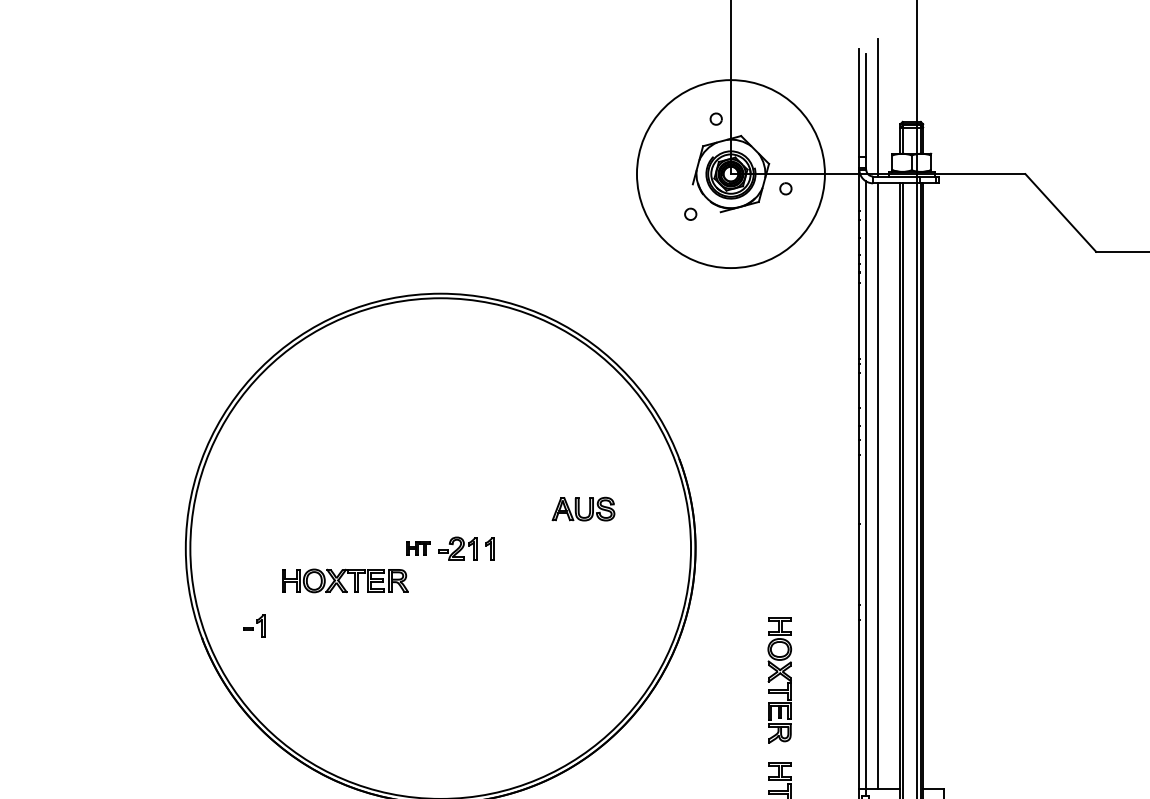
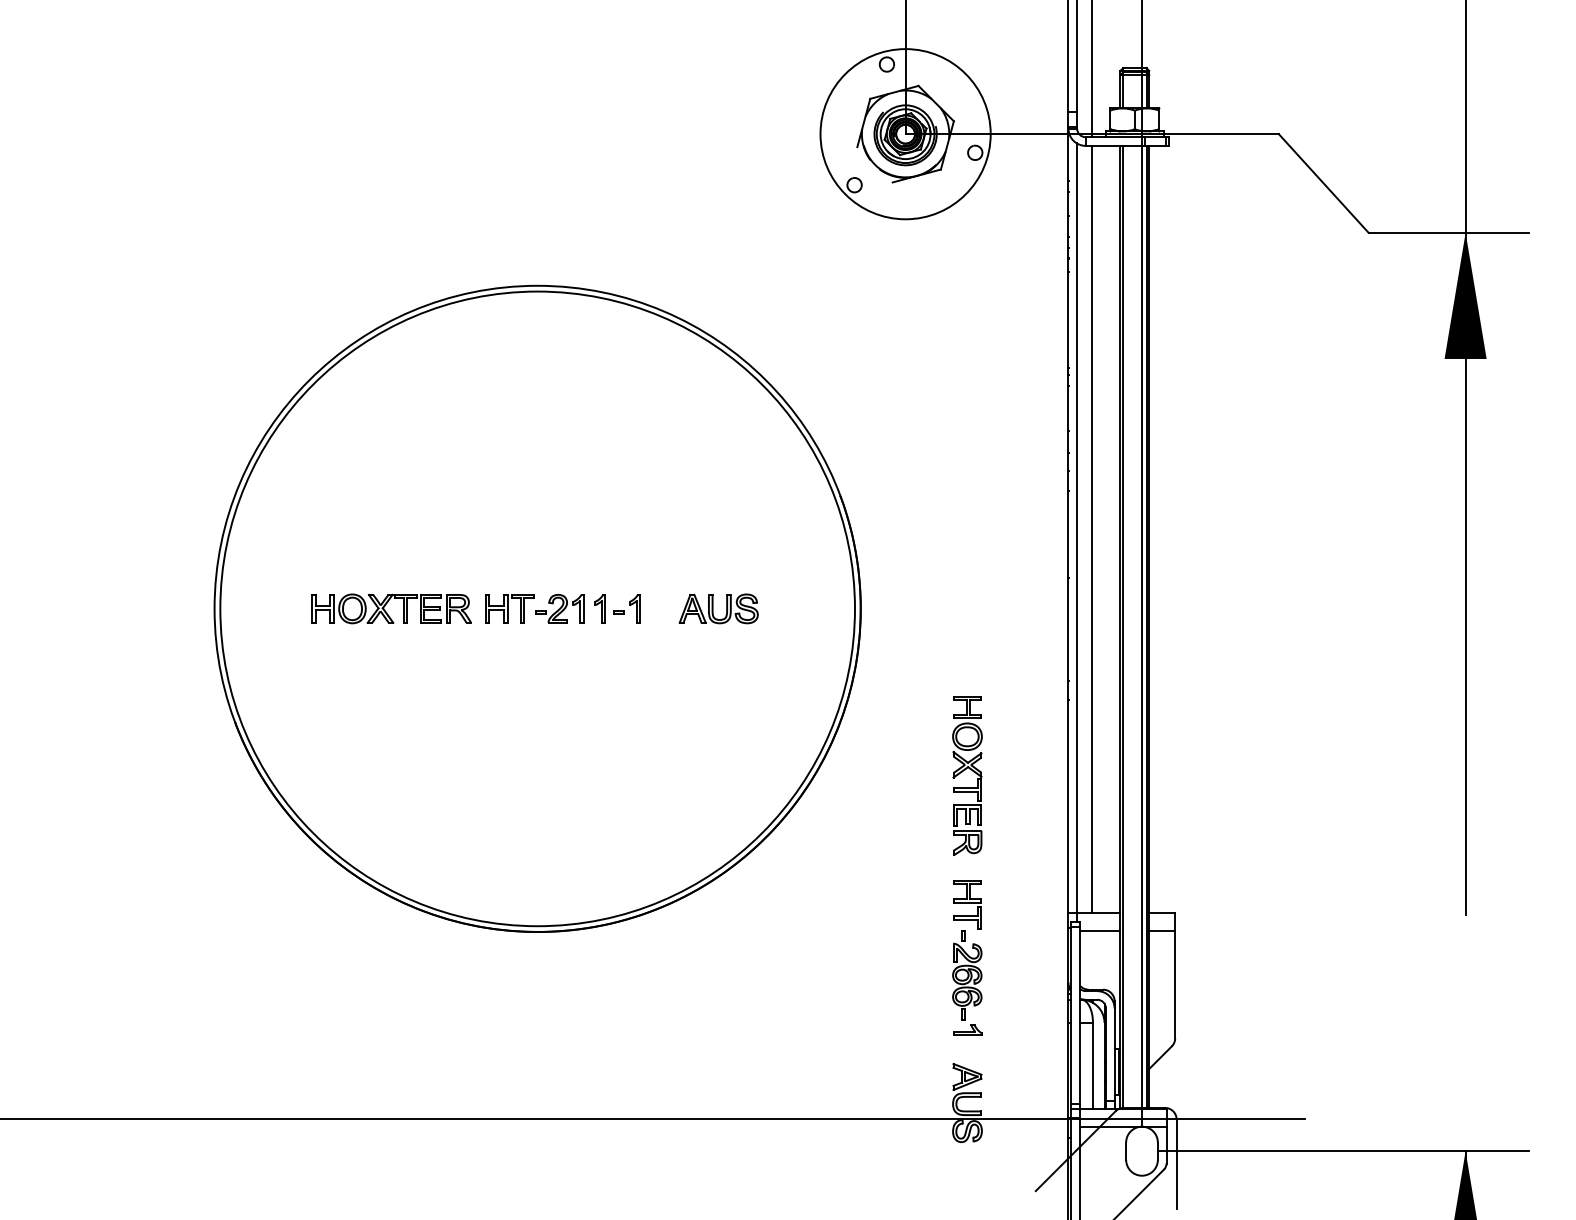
circle: (730, 174) -> (905, 134), size x0.71
part: (583, 508) -> (718, 608), moved
part: (418, 548) -> (509, 608), size x1.67
part: (345, 580) -> (391, 608), moved
part: (254, 625) -> (626, 608), moved

